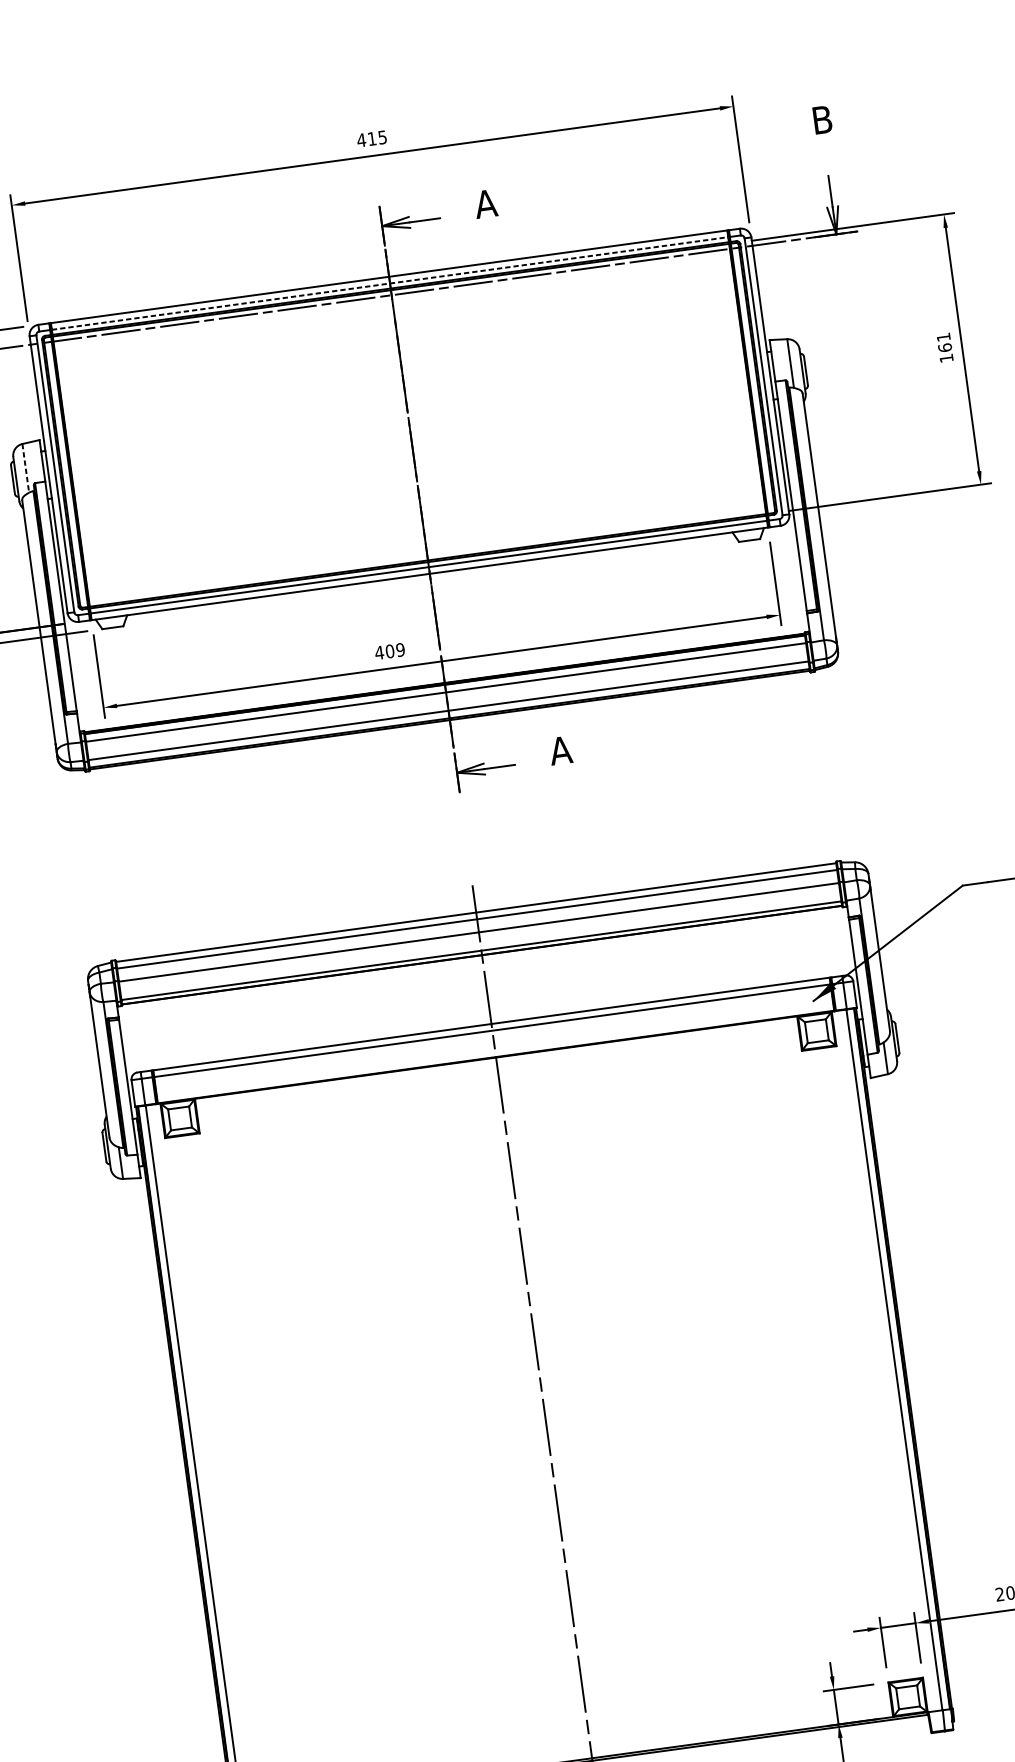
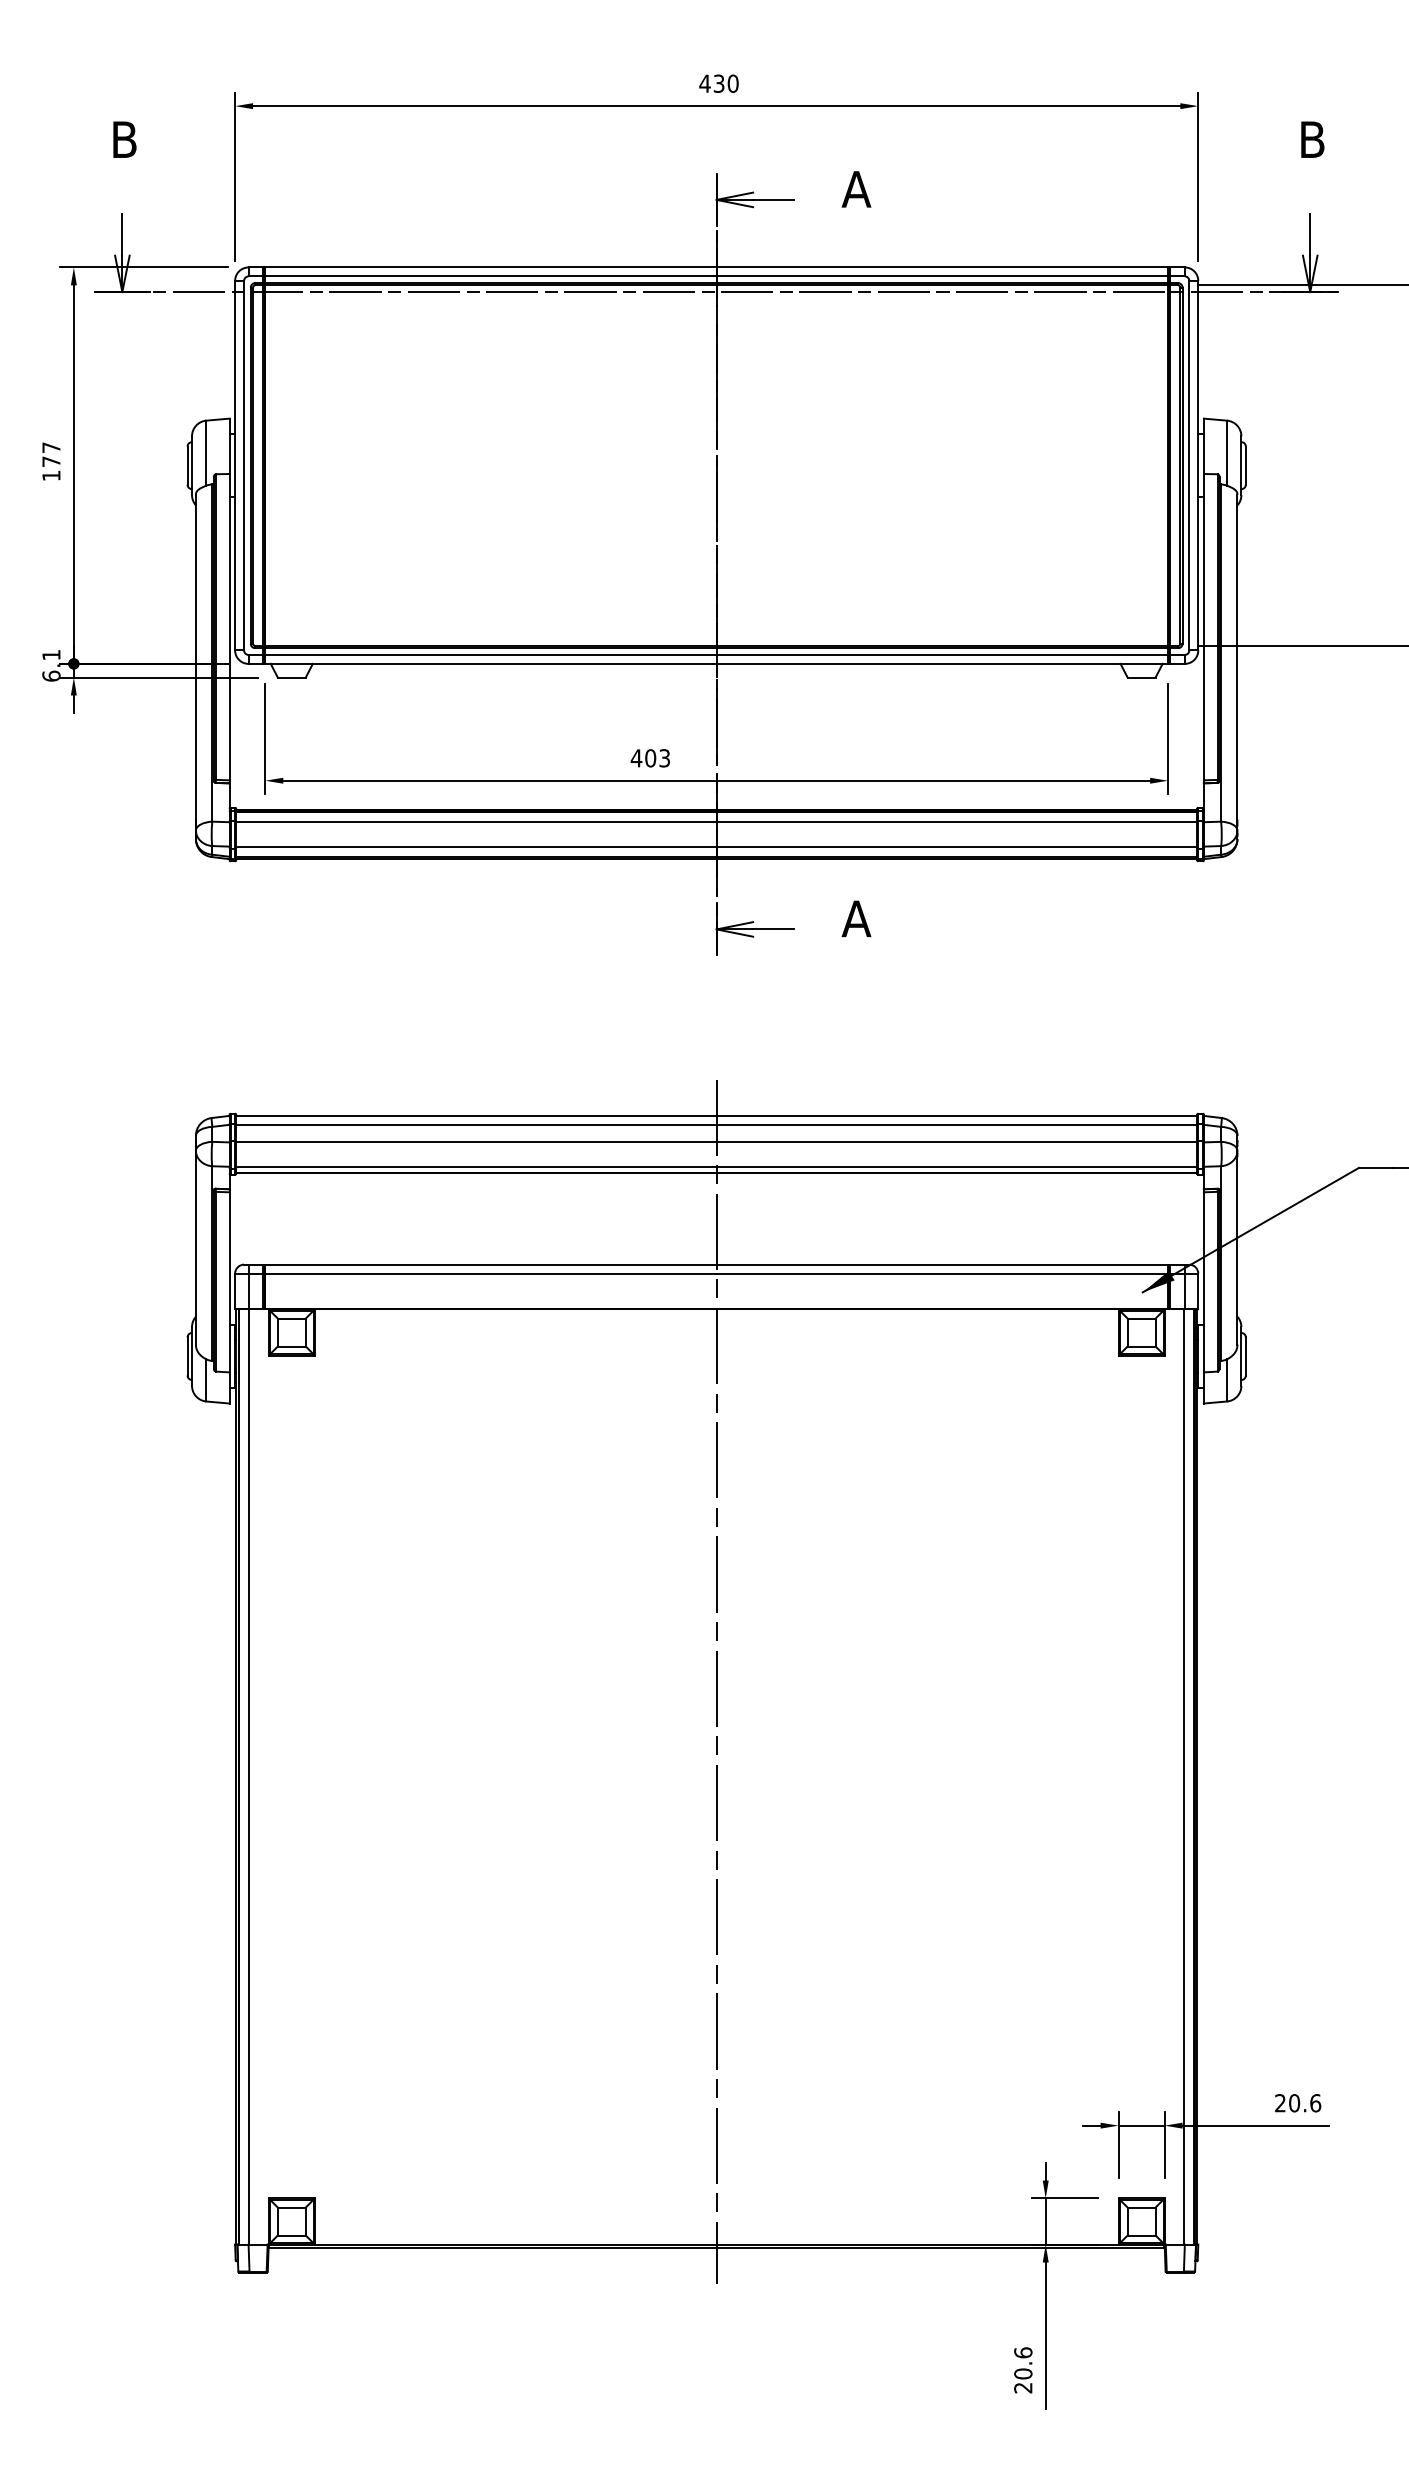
text: (376, 138) -> (725, 83), 415 -> 430
line: (390, 283) -> (717, 276), dashed -> solid
line: (25, 468) -> (206, 453), dashed -> solid
text: (400, 650) -> (664, 758), 409 -> 403

